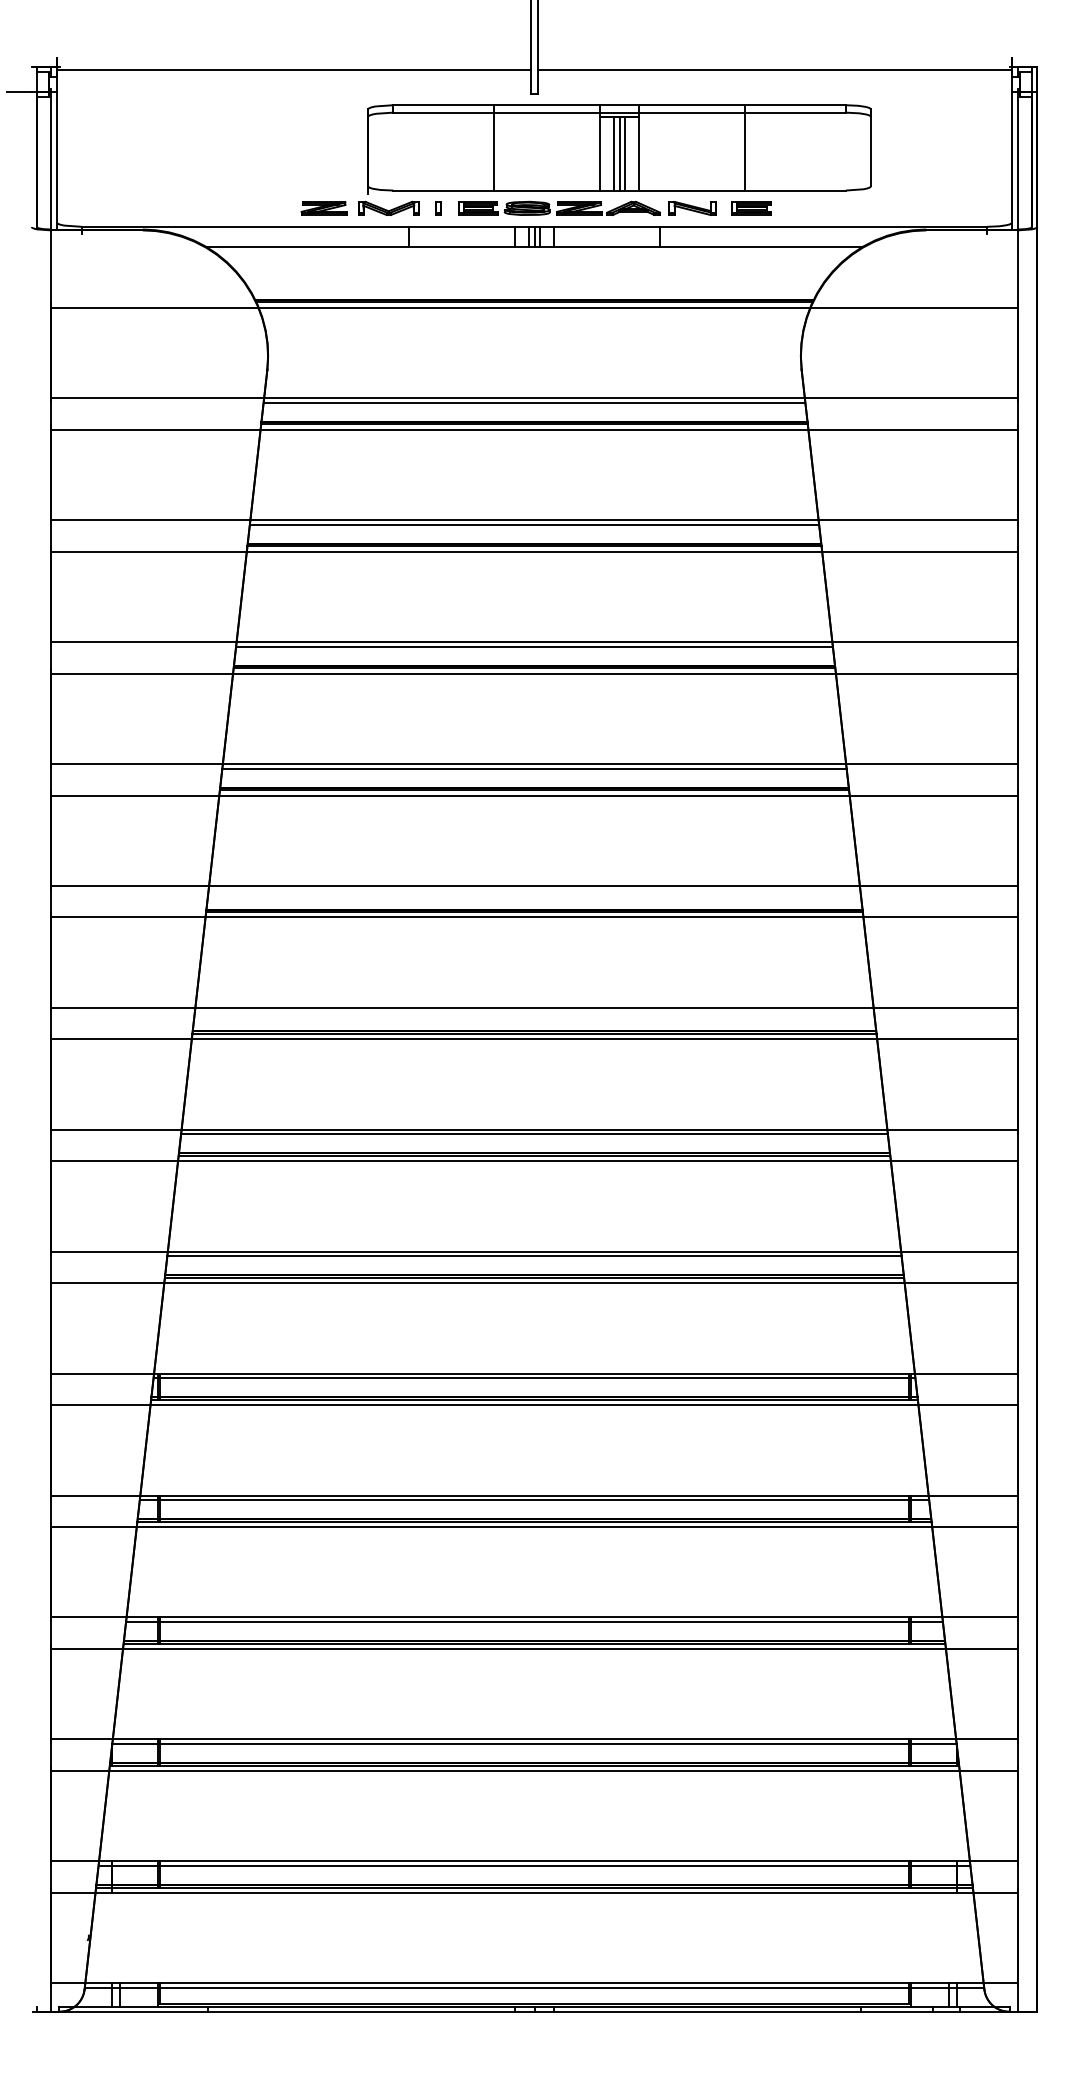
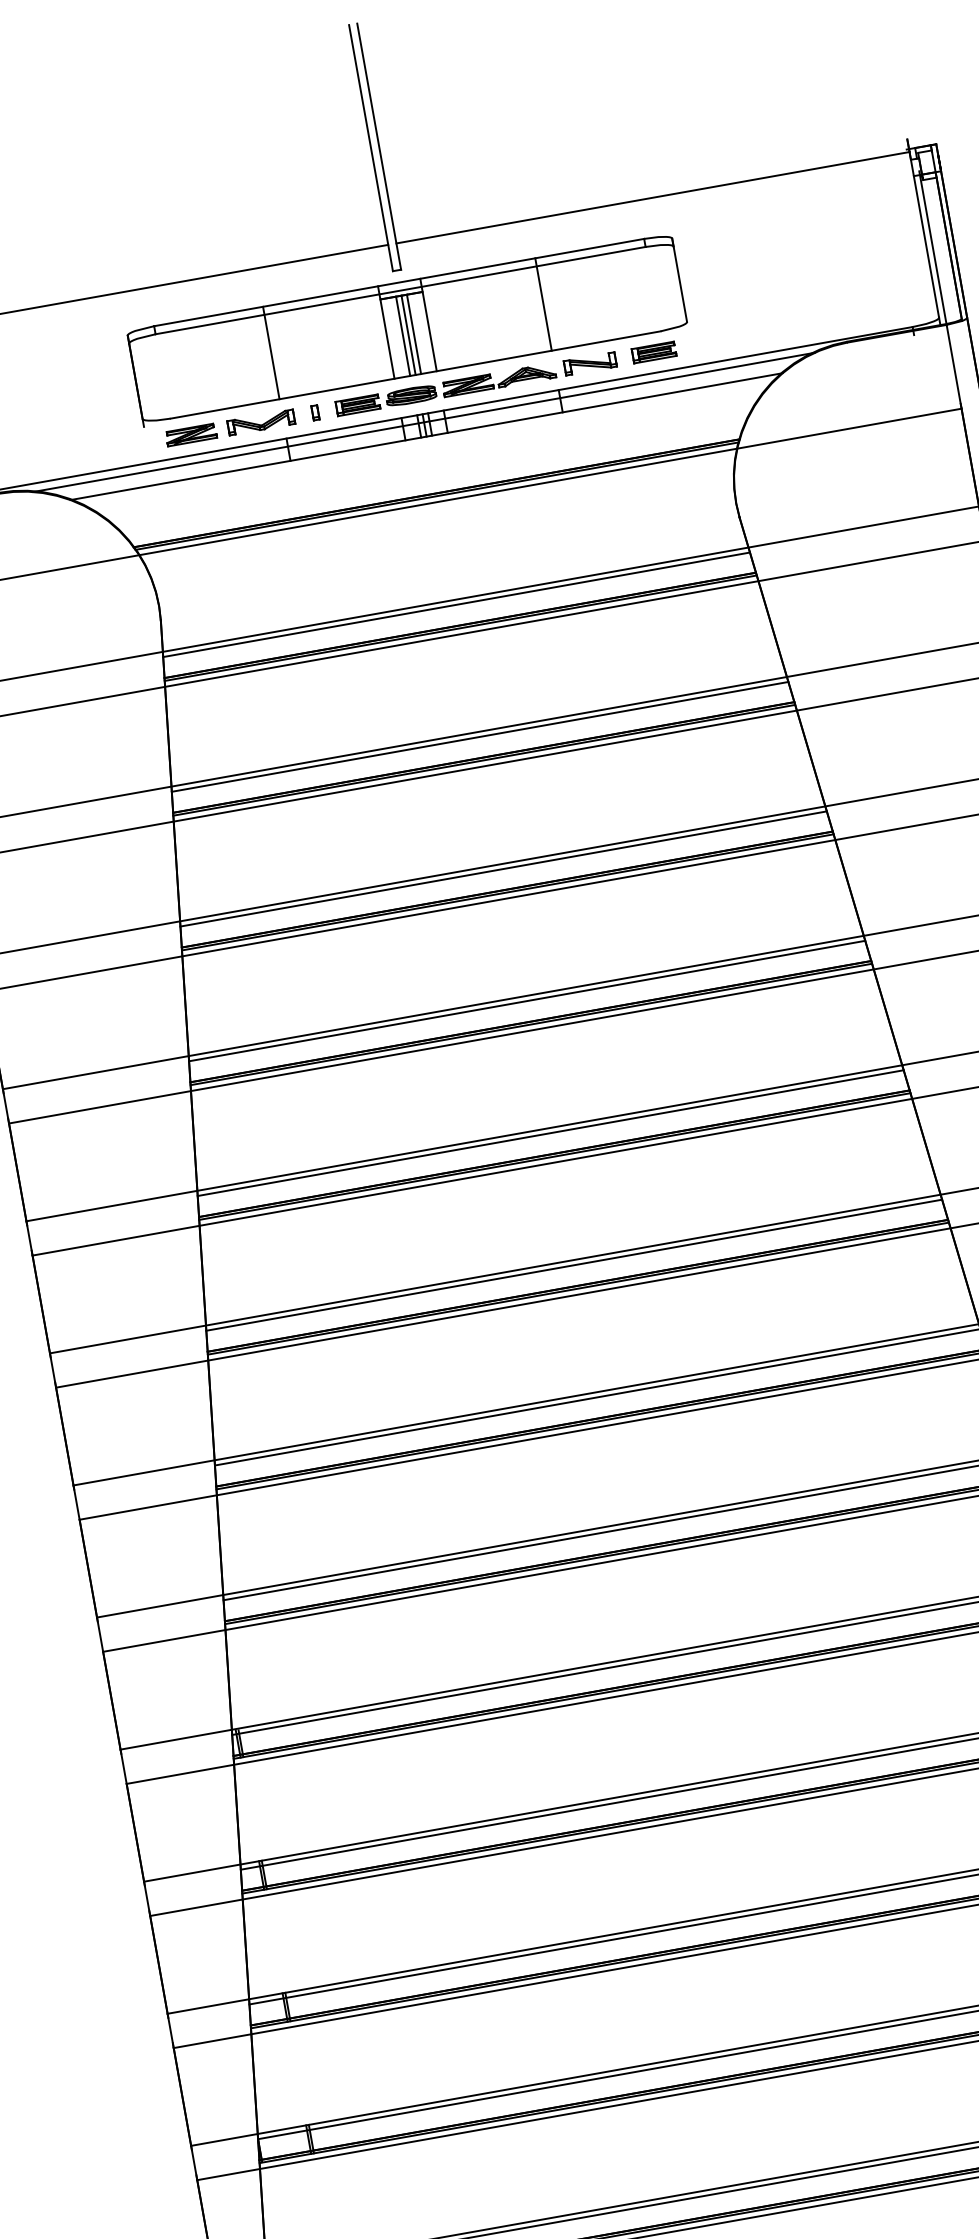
part: (619, 149) -> (407, 330), moved
line: (534, 234) -> (424, 422), added
line: (534, 890) -> (550, 1133), added
line: (534, 1012) -> (574, 1265), added

